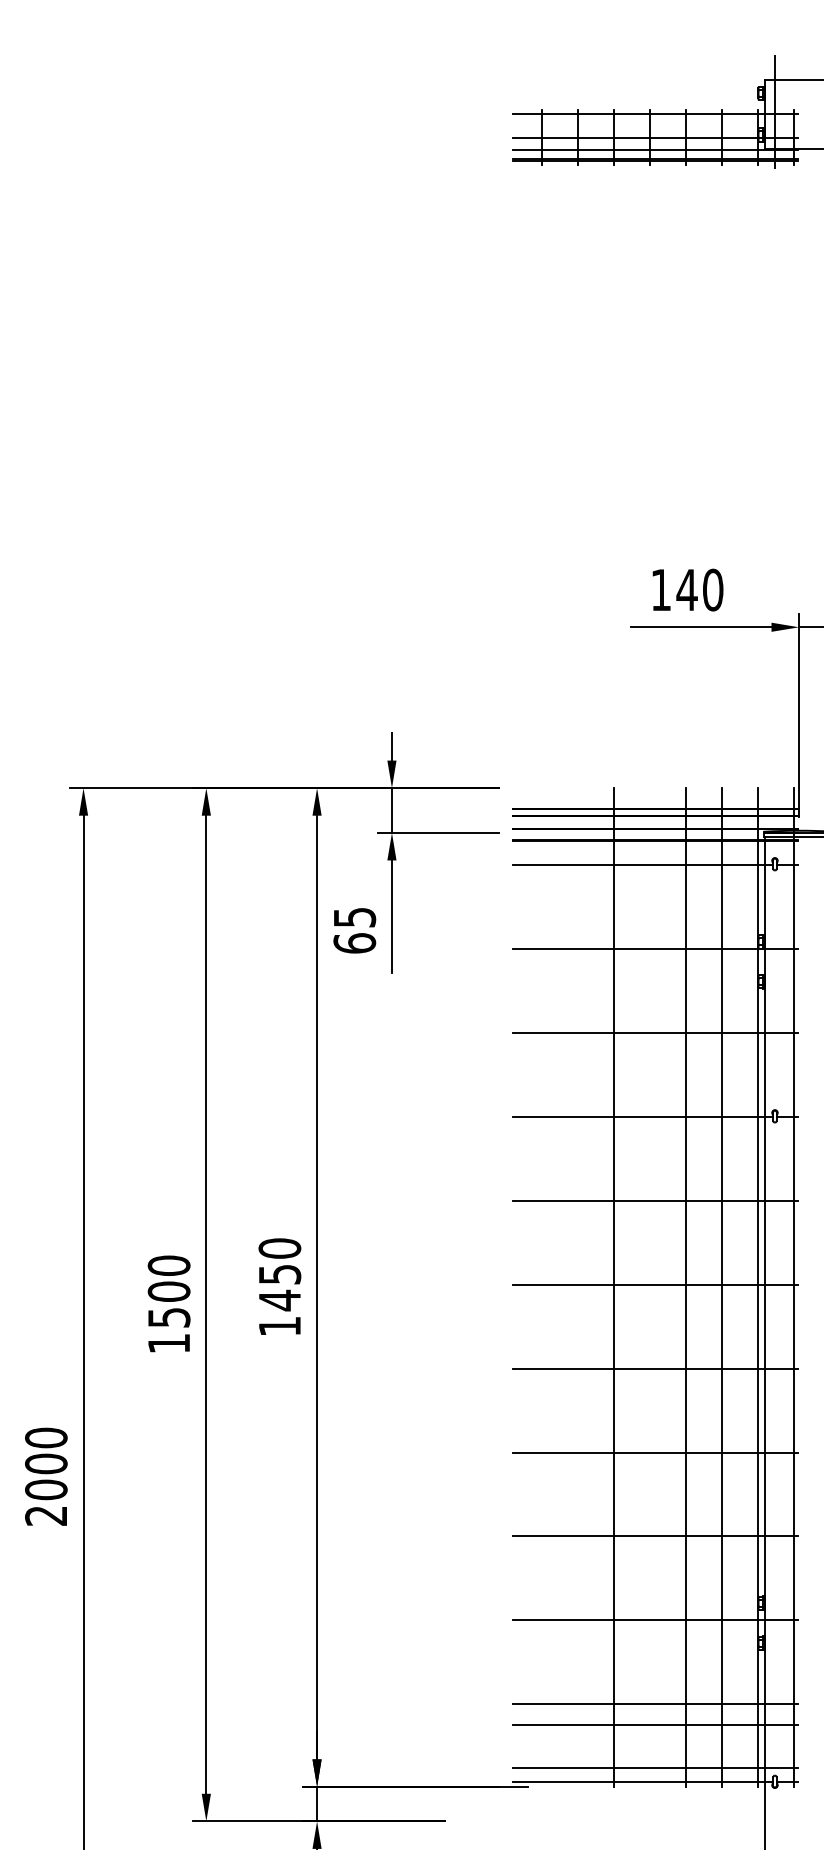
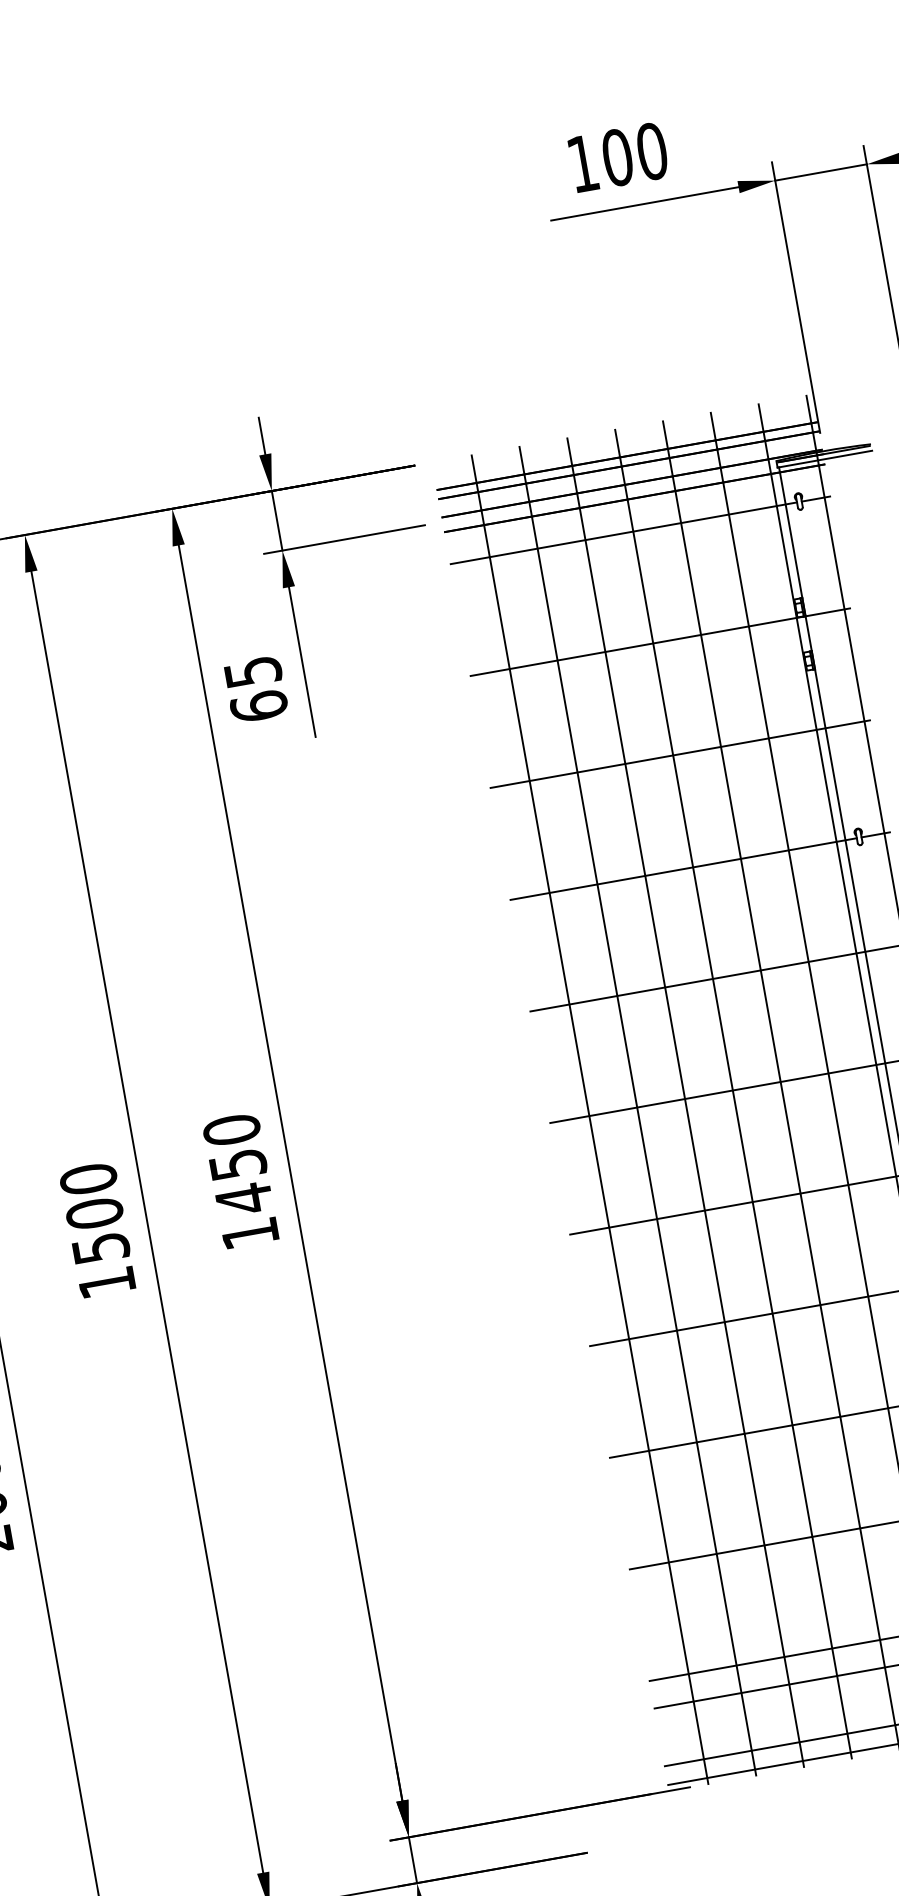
text: (686, 589) -> (616, 157), 140 -> 100
line: (542, 1287) -> (590, 1119), added
line: (578, 1287) -> (638, 1111), added
line: (650, 1287) -> (734, 1094), added

